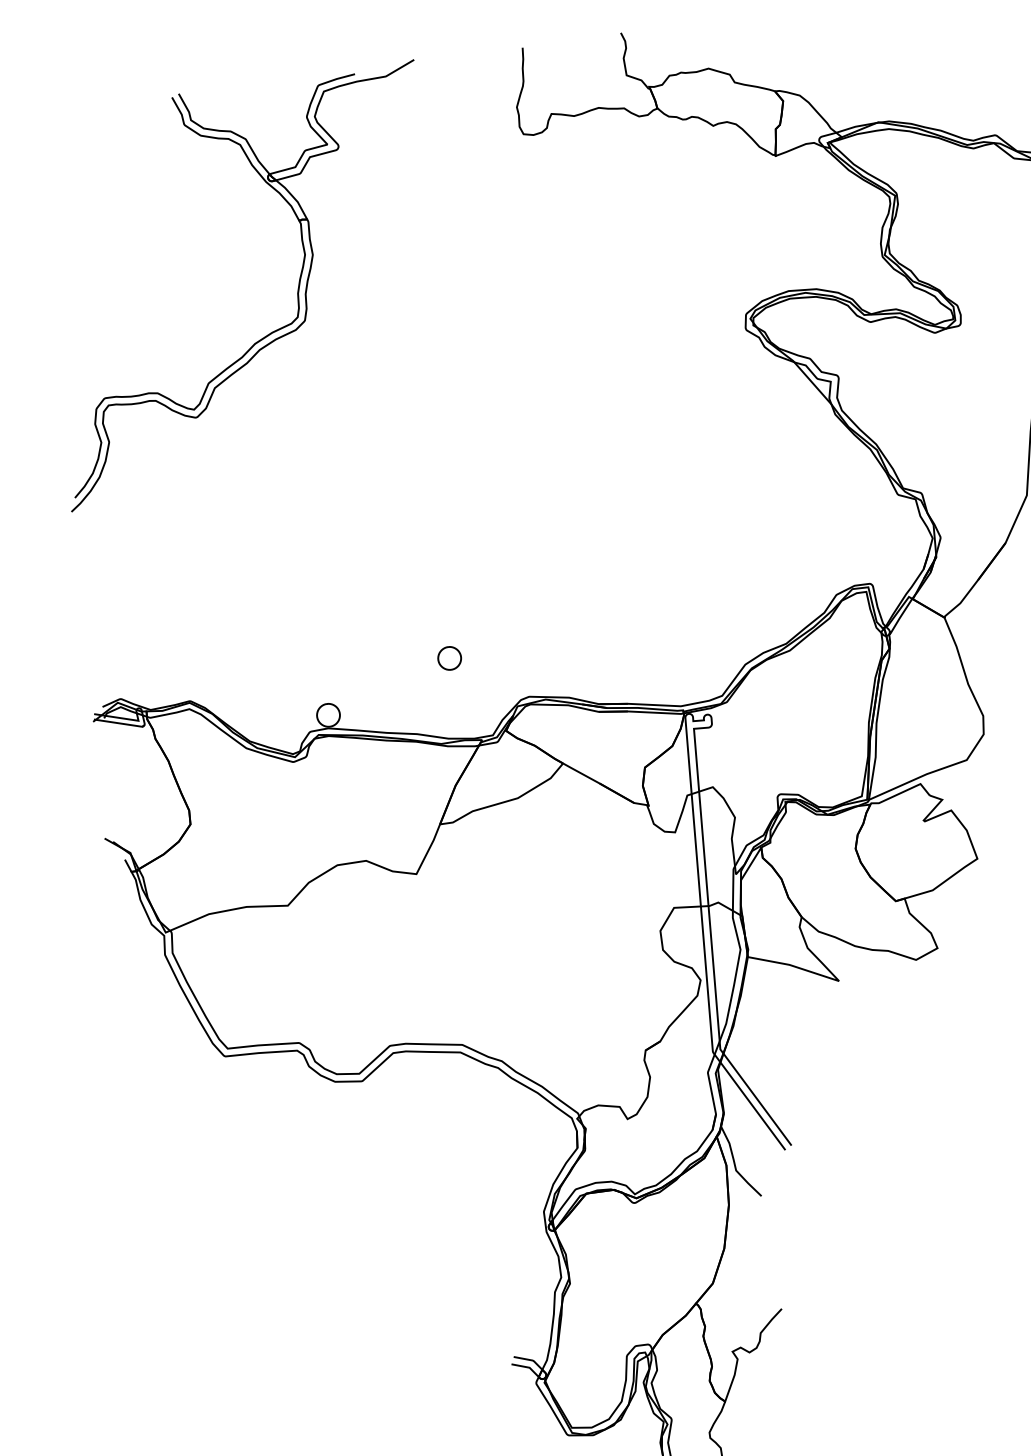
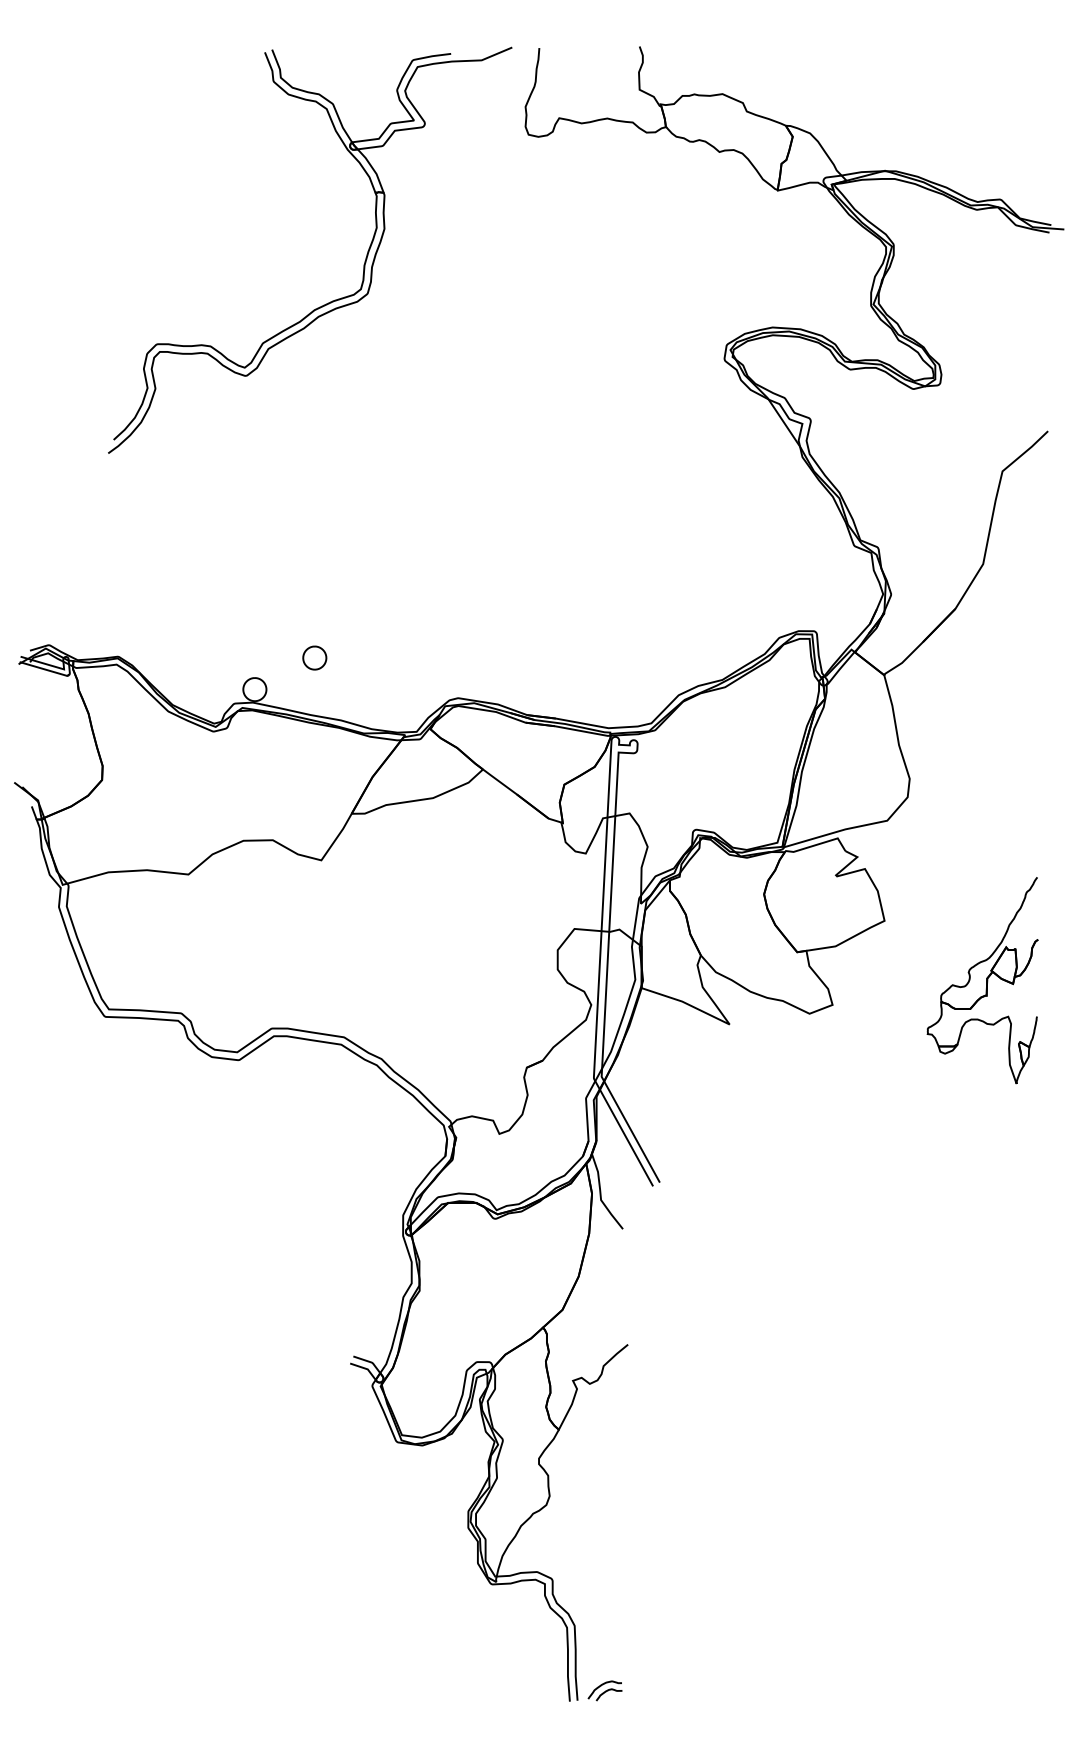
part: (296, 292) -> (363, 264), moved
part: (449, 657) -> (314, 657), moved

